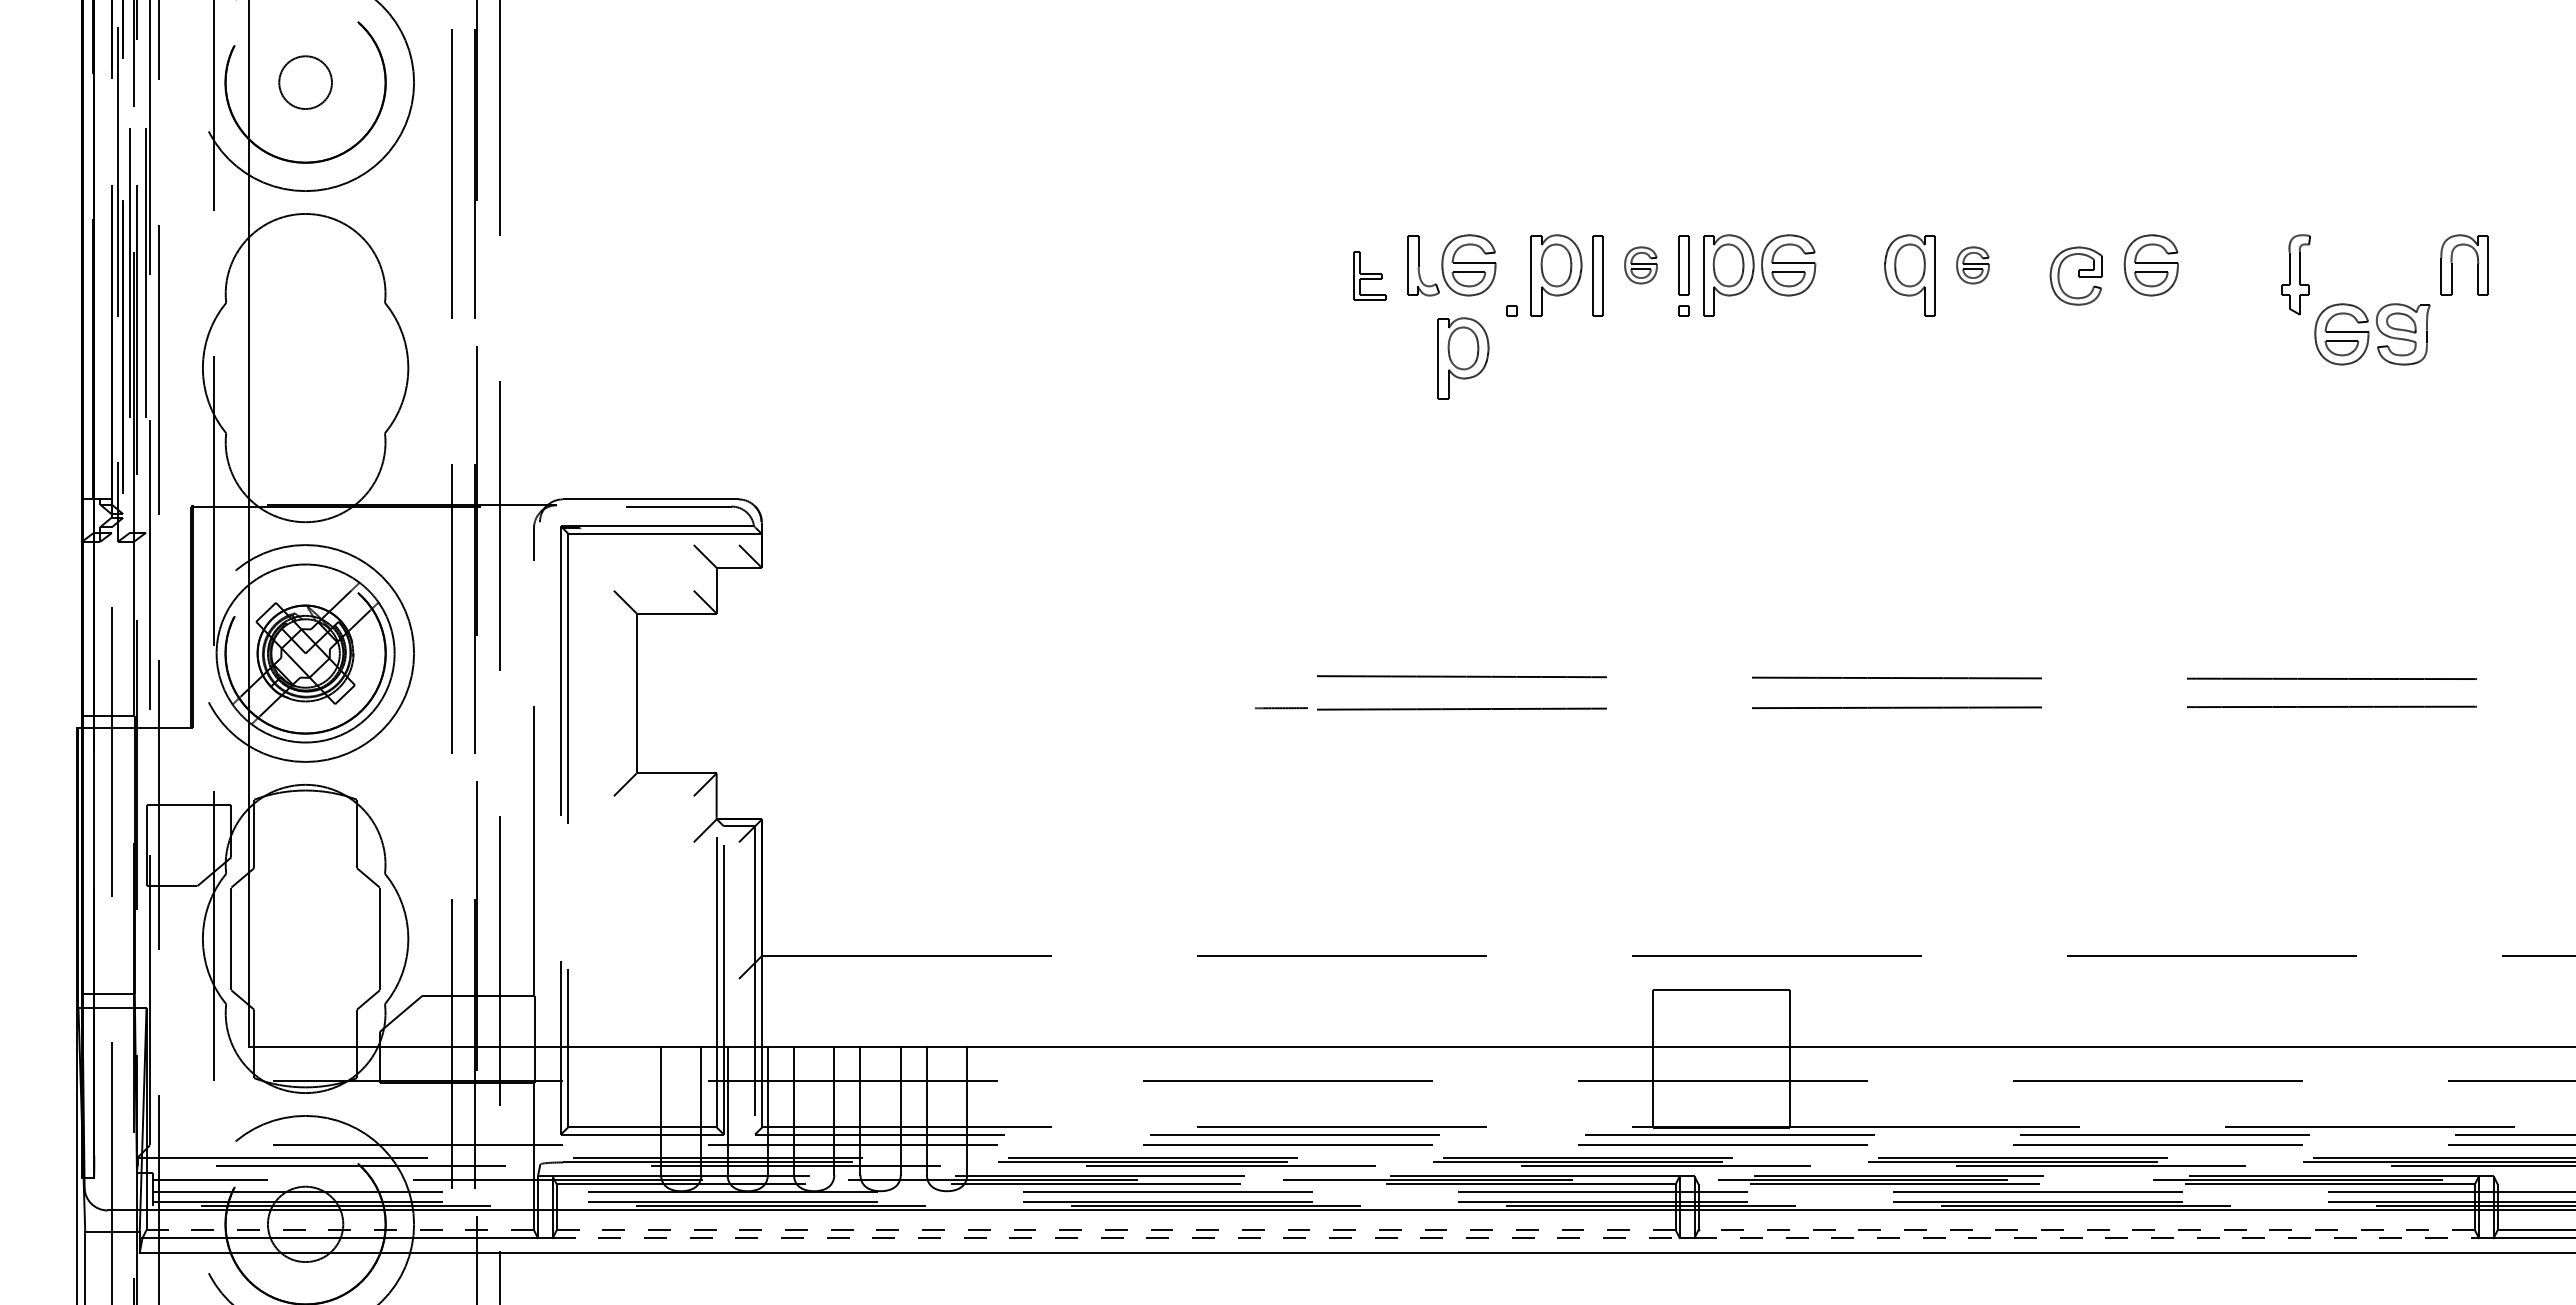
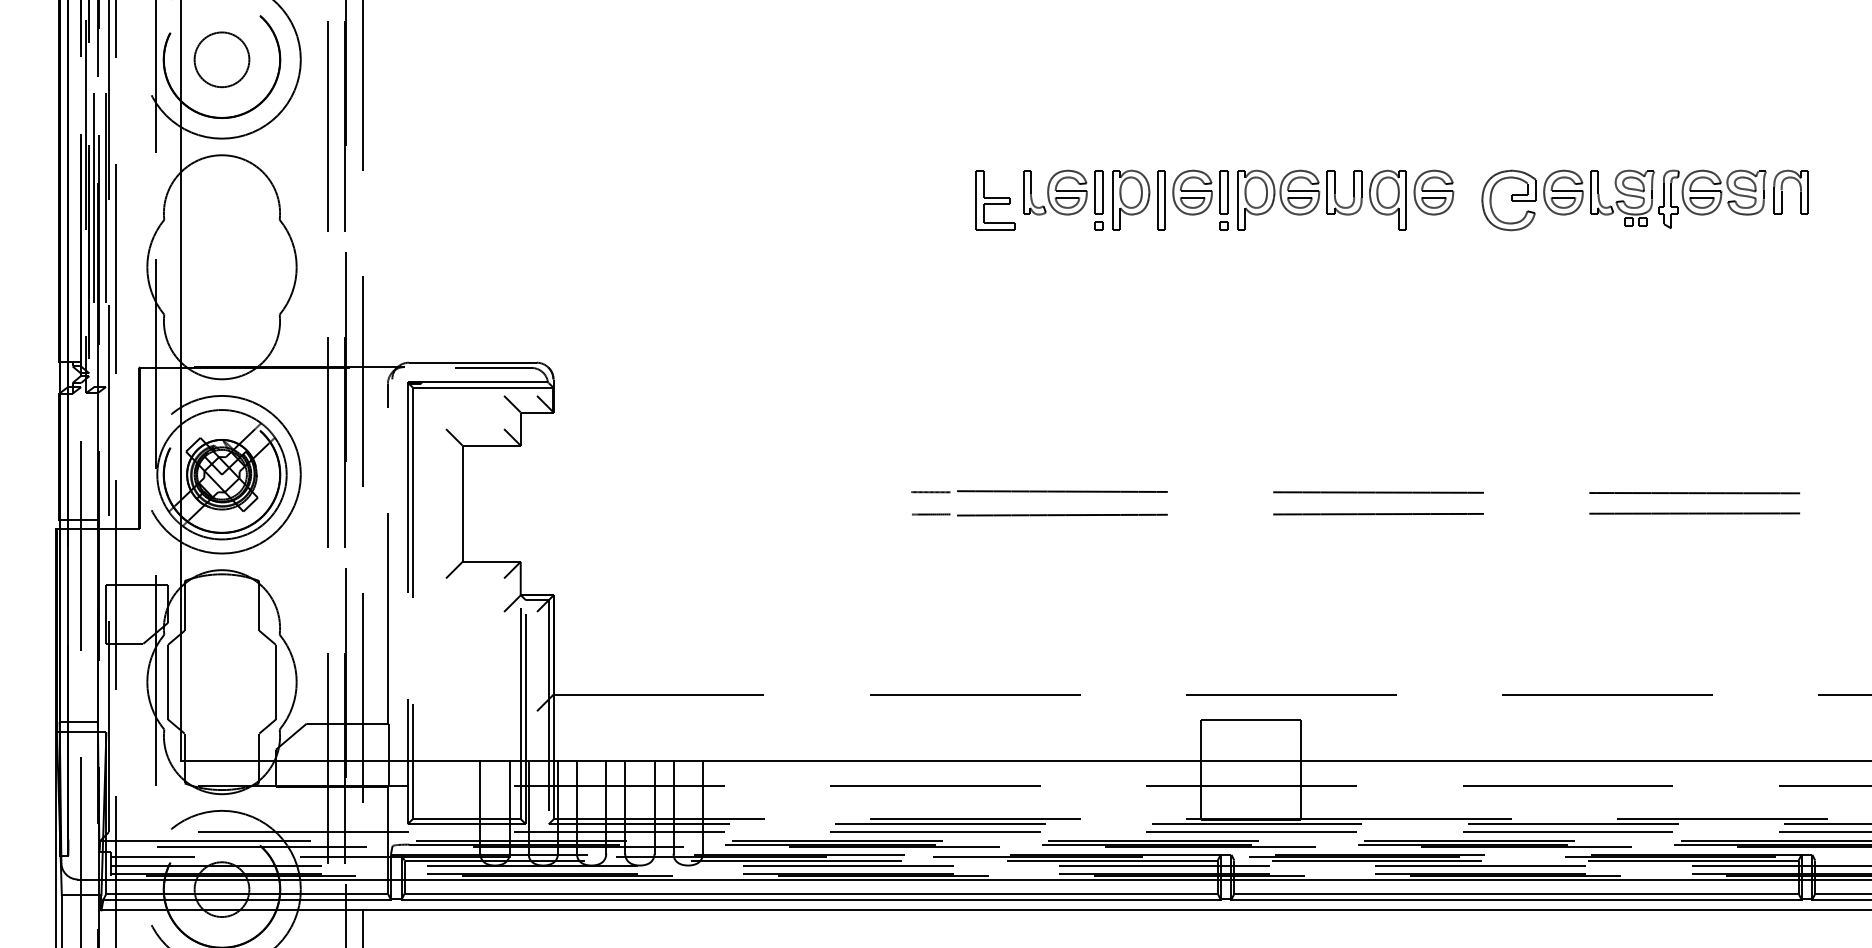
circle: (305, 82) -> (221, 59), size x1.43
part: (1511, 265) -> (1098, 192), added
part: (1640, 265) -> (1192, 192), size x1.67
part: (1862, 265) -> (1353, 192), added
part: (1972, 265) -> (1433, 192), size x1.67
part: (2232, 272) -> (1622, 197), added
part: (1369, 275) -> (995, 199), size x1.67
part: (2075, 275) -> (1508, 199), size x1.43
part: (2372, 334) -> (1724, 192), moved
part: (1463, 358) -> (1063, 260), removed
line: (1280, 677) -> (930, 492), added
line: (340, 1230) -> (247, 894), dashed -> solid
line: (1115, 1230) -> (810, 894), dashed -> solid
line: (2086, 1230) -> (1516, 894), dashed -> solid
line: (1116, 1238) -> (811, 899), dashed -> solid
line: (2087, 1238) -> (1517, 899), dashed -> solid

